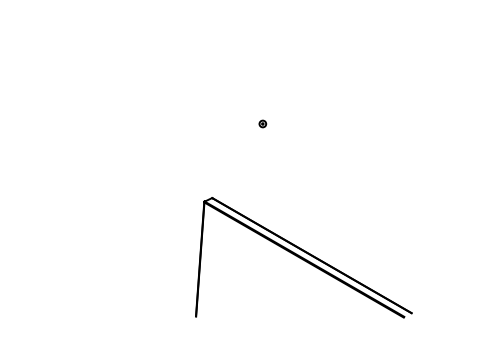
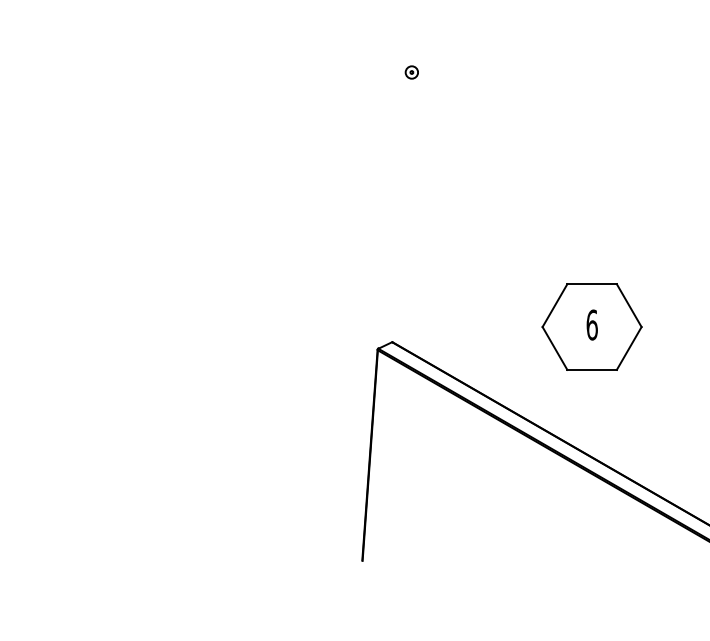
part: (262, 123) -> (411, 71), moved
part: (320, 189) -> (592, 326), added

